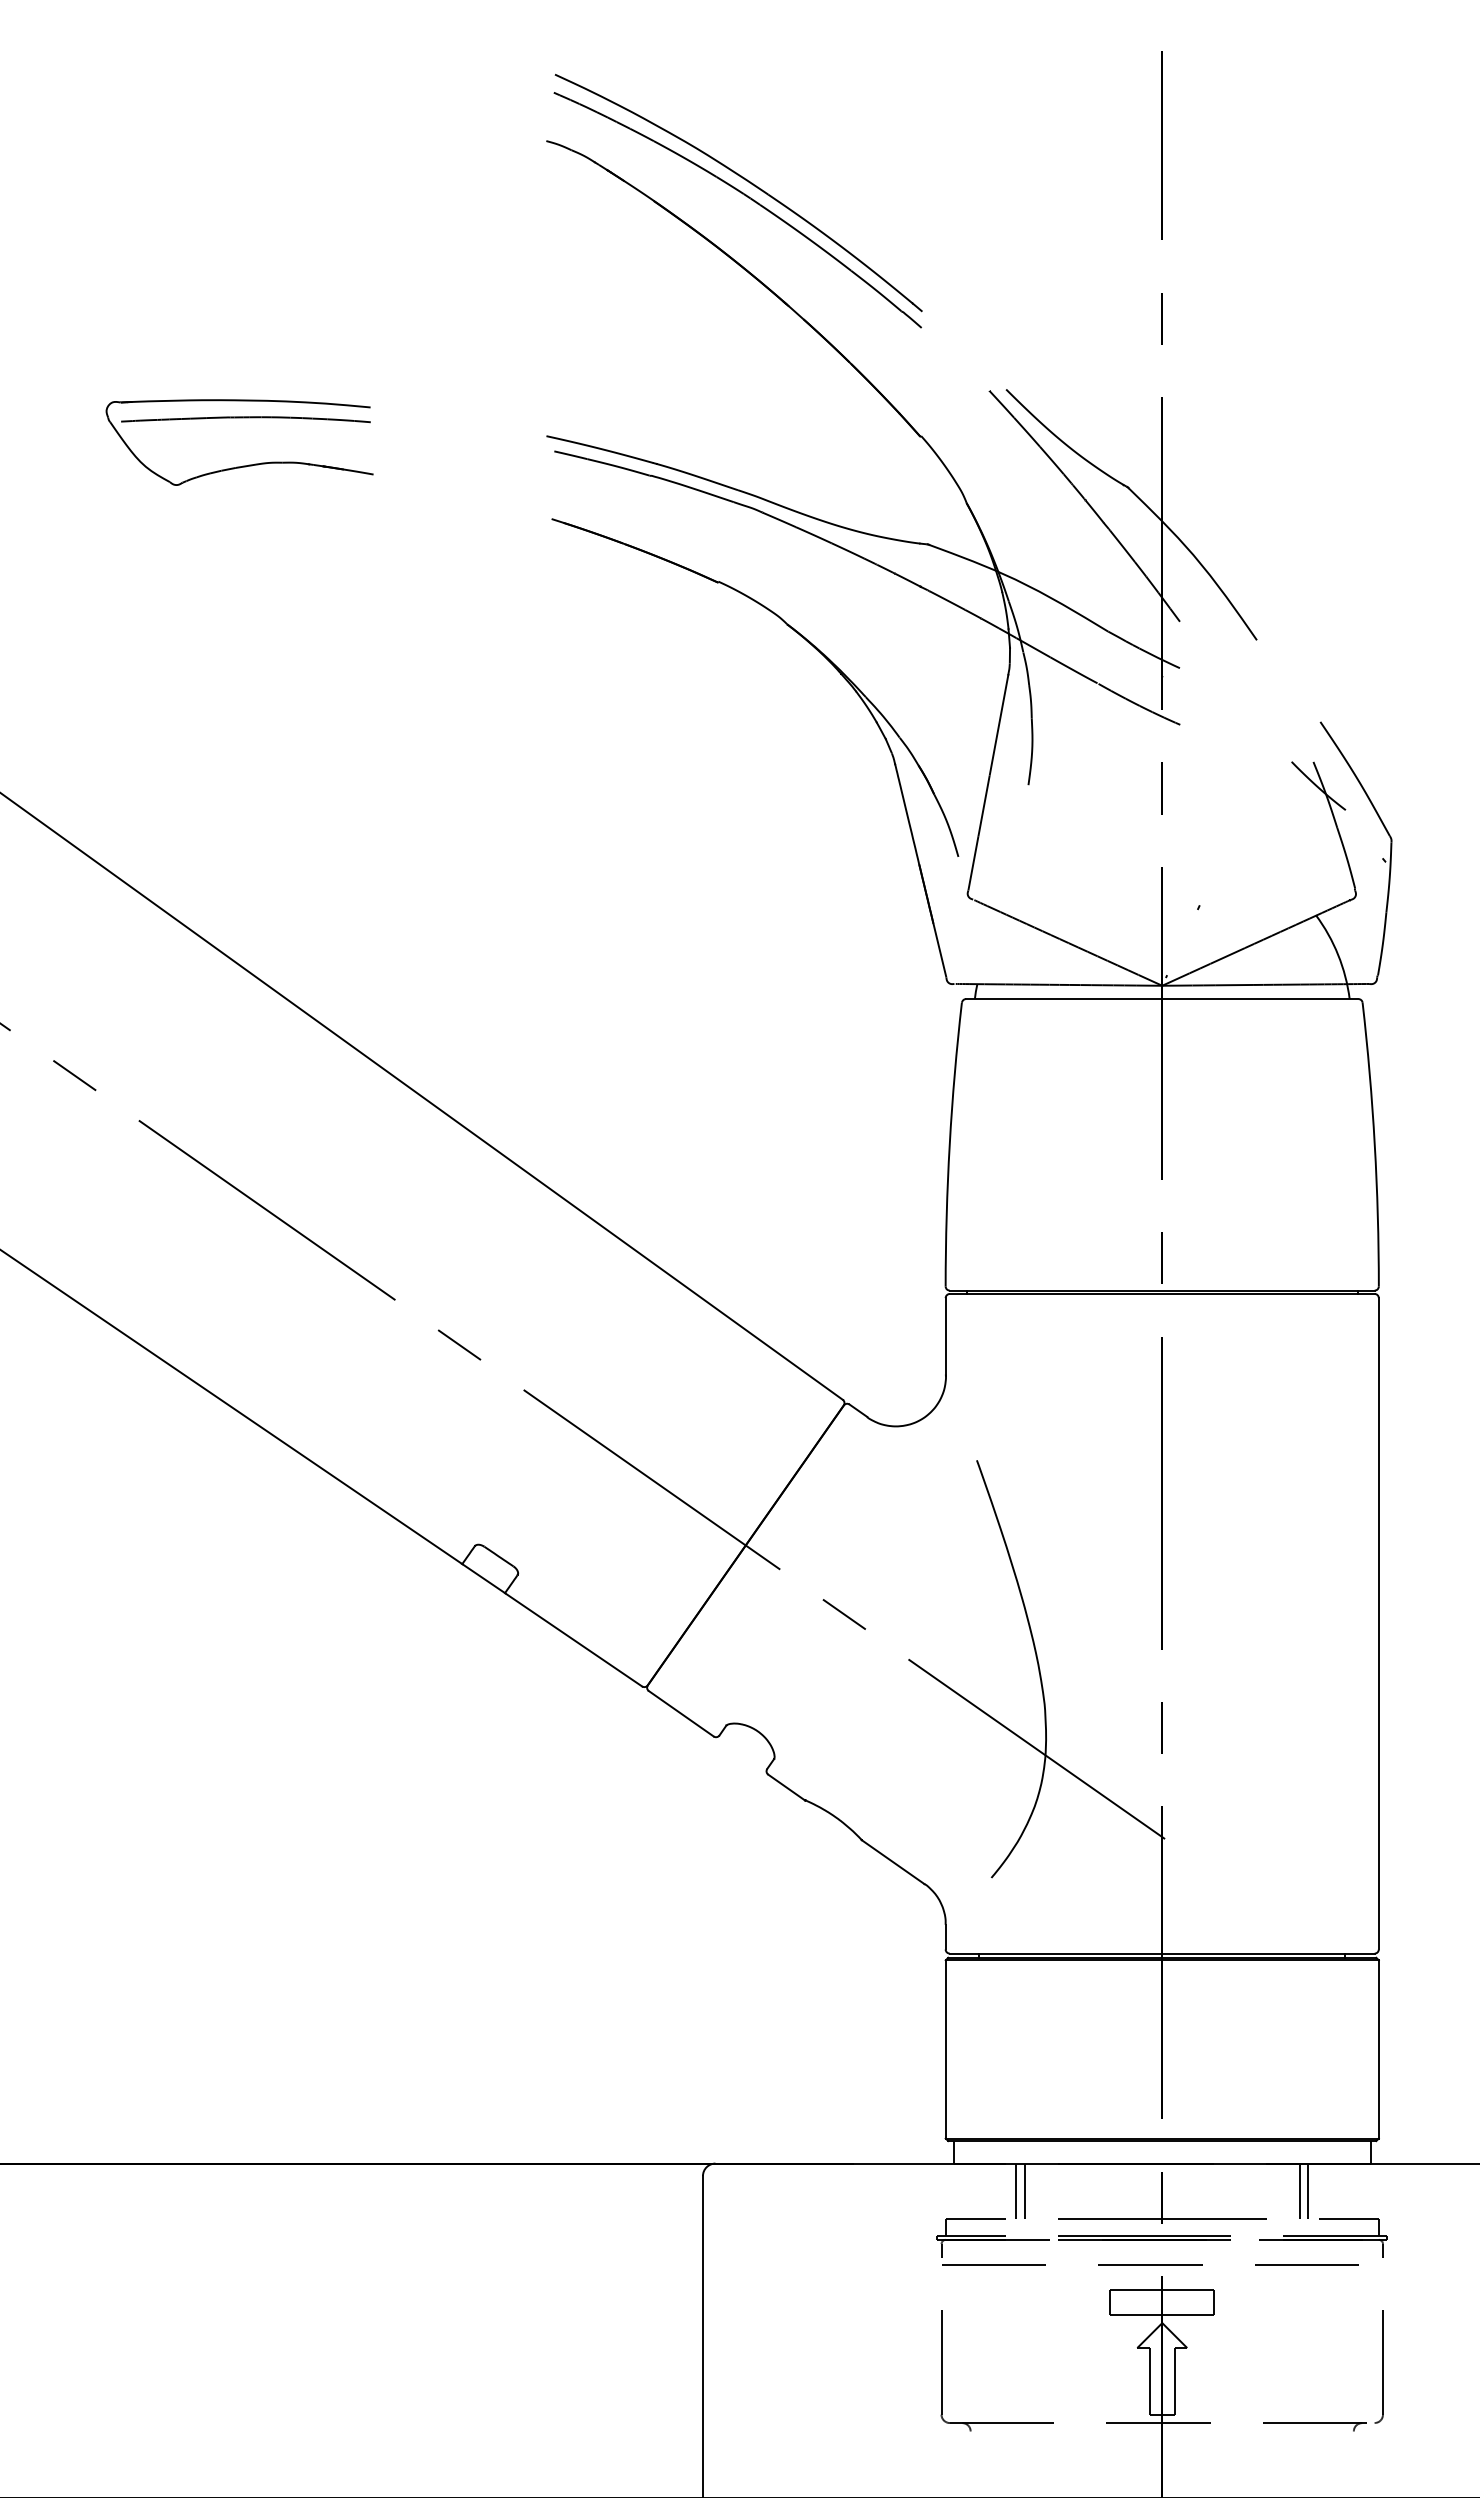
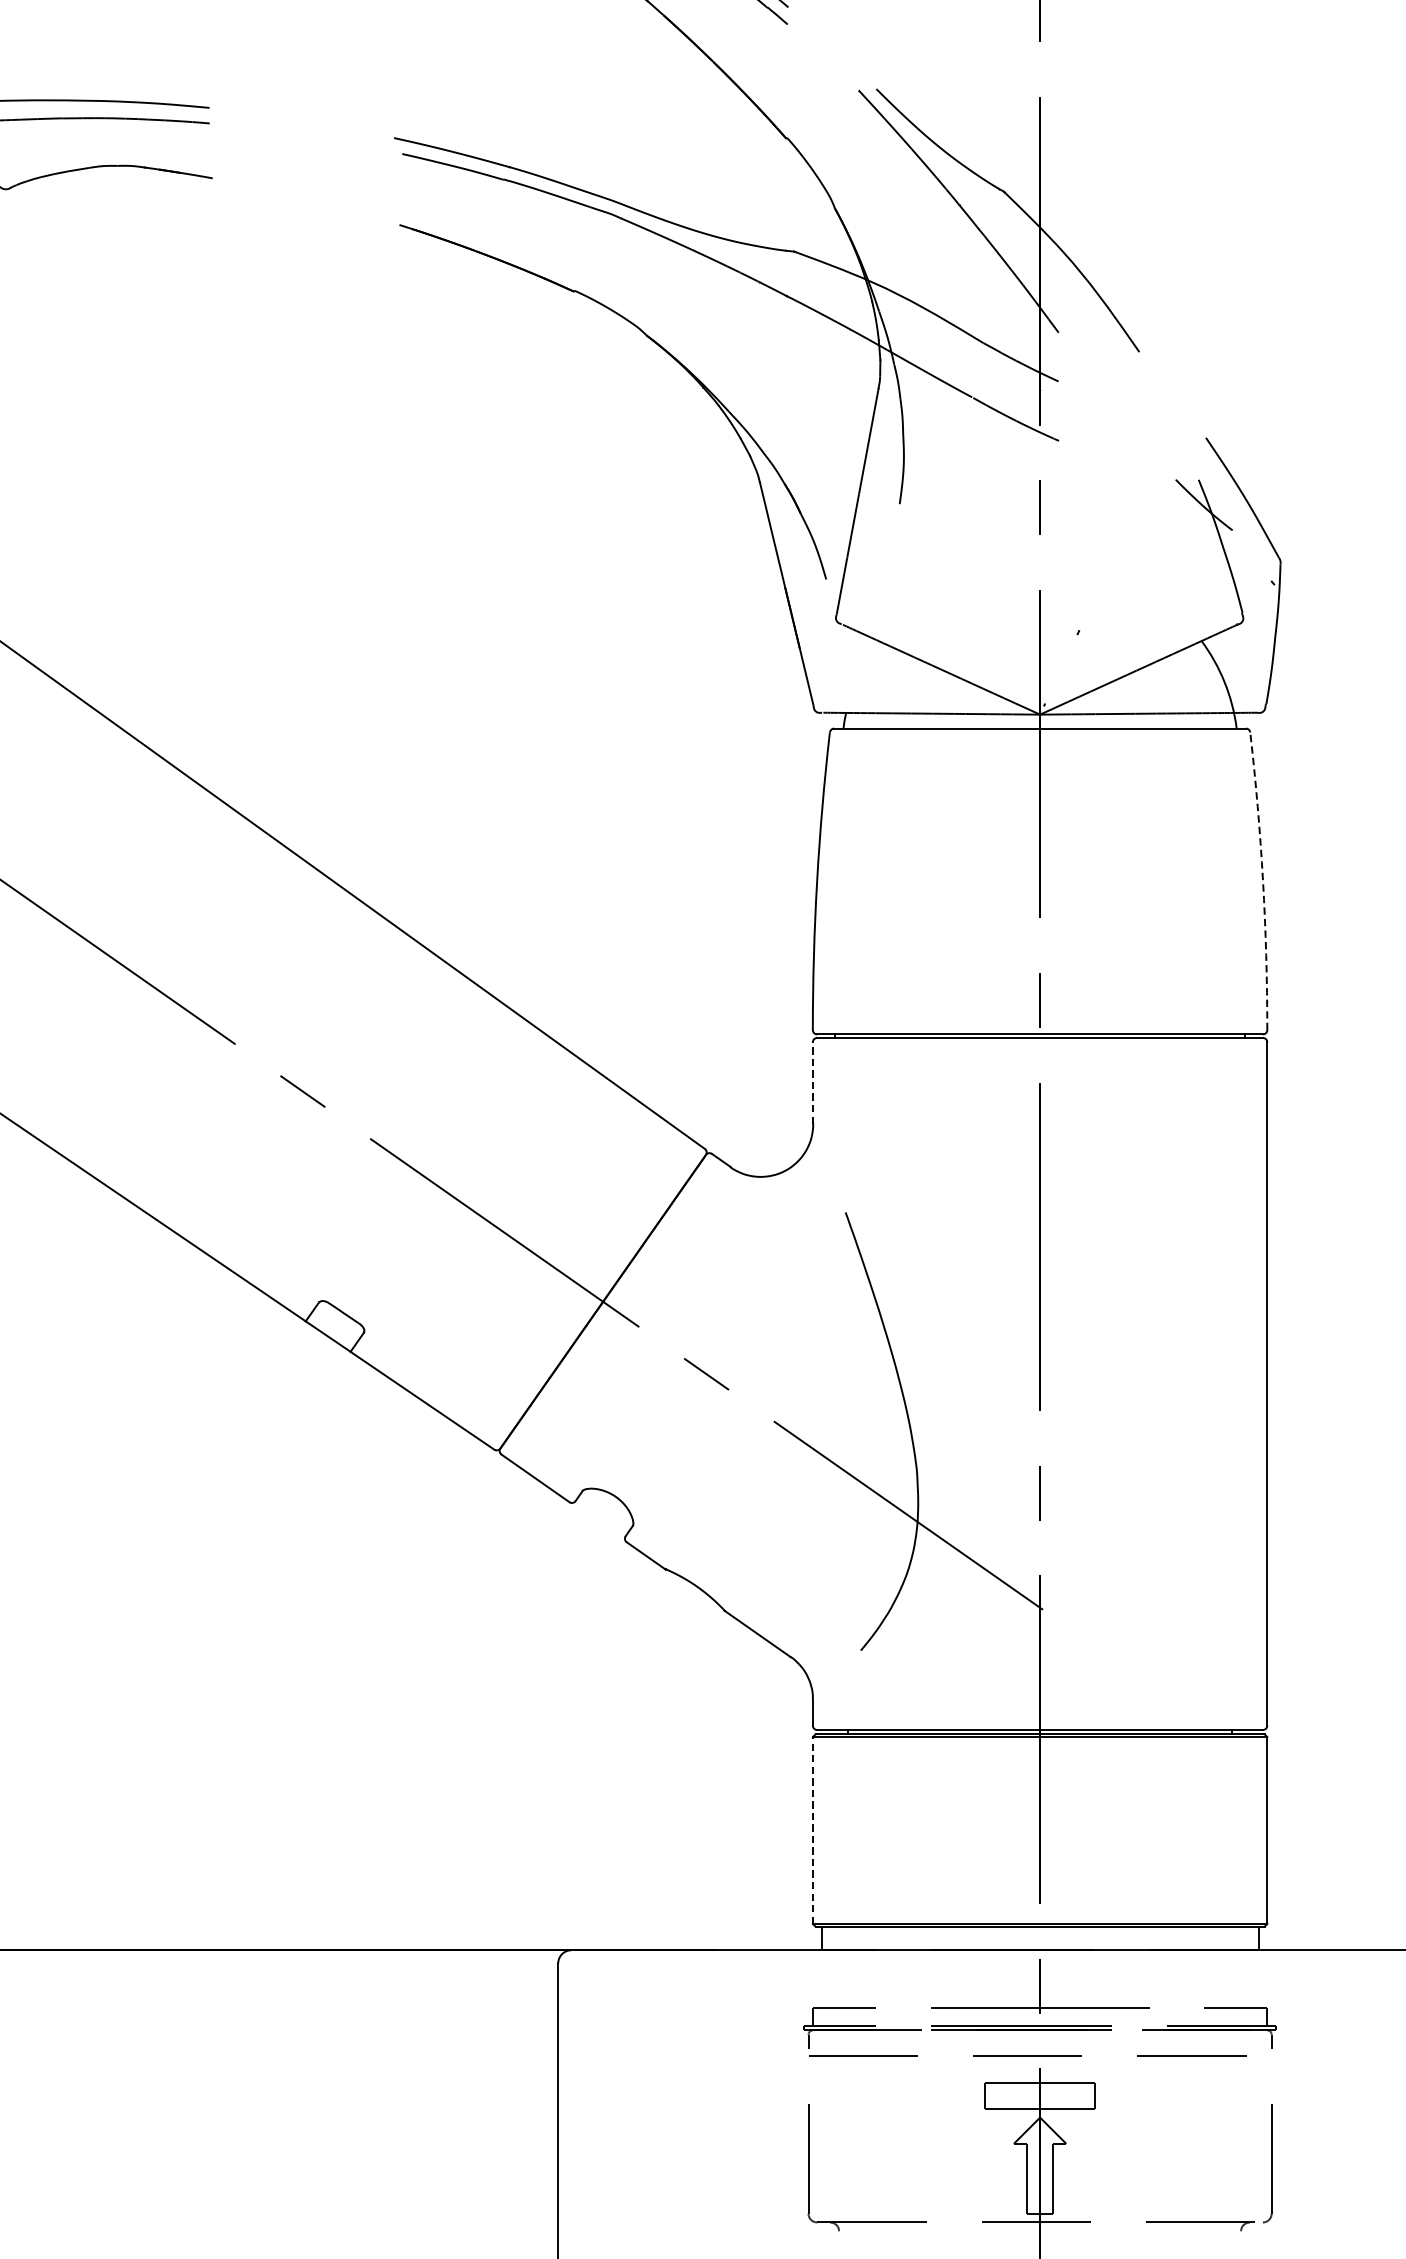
arc: (1374, 1144) -> (1262, 881), solid -> dashed
line: (945, 1337) -> (812, 1083), solid -> dashed
line: (945, 2048) -> (812, 1829), solid -> dashed
line: (1016, 2190) -> (887, 1978), removed
line: (1025, 2190) -> (896, 1978), removed
line: (1299, 2190) -> (1184, 1978), removed
line: (1308, 2190) -> (1193, 1978), removed

